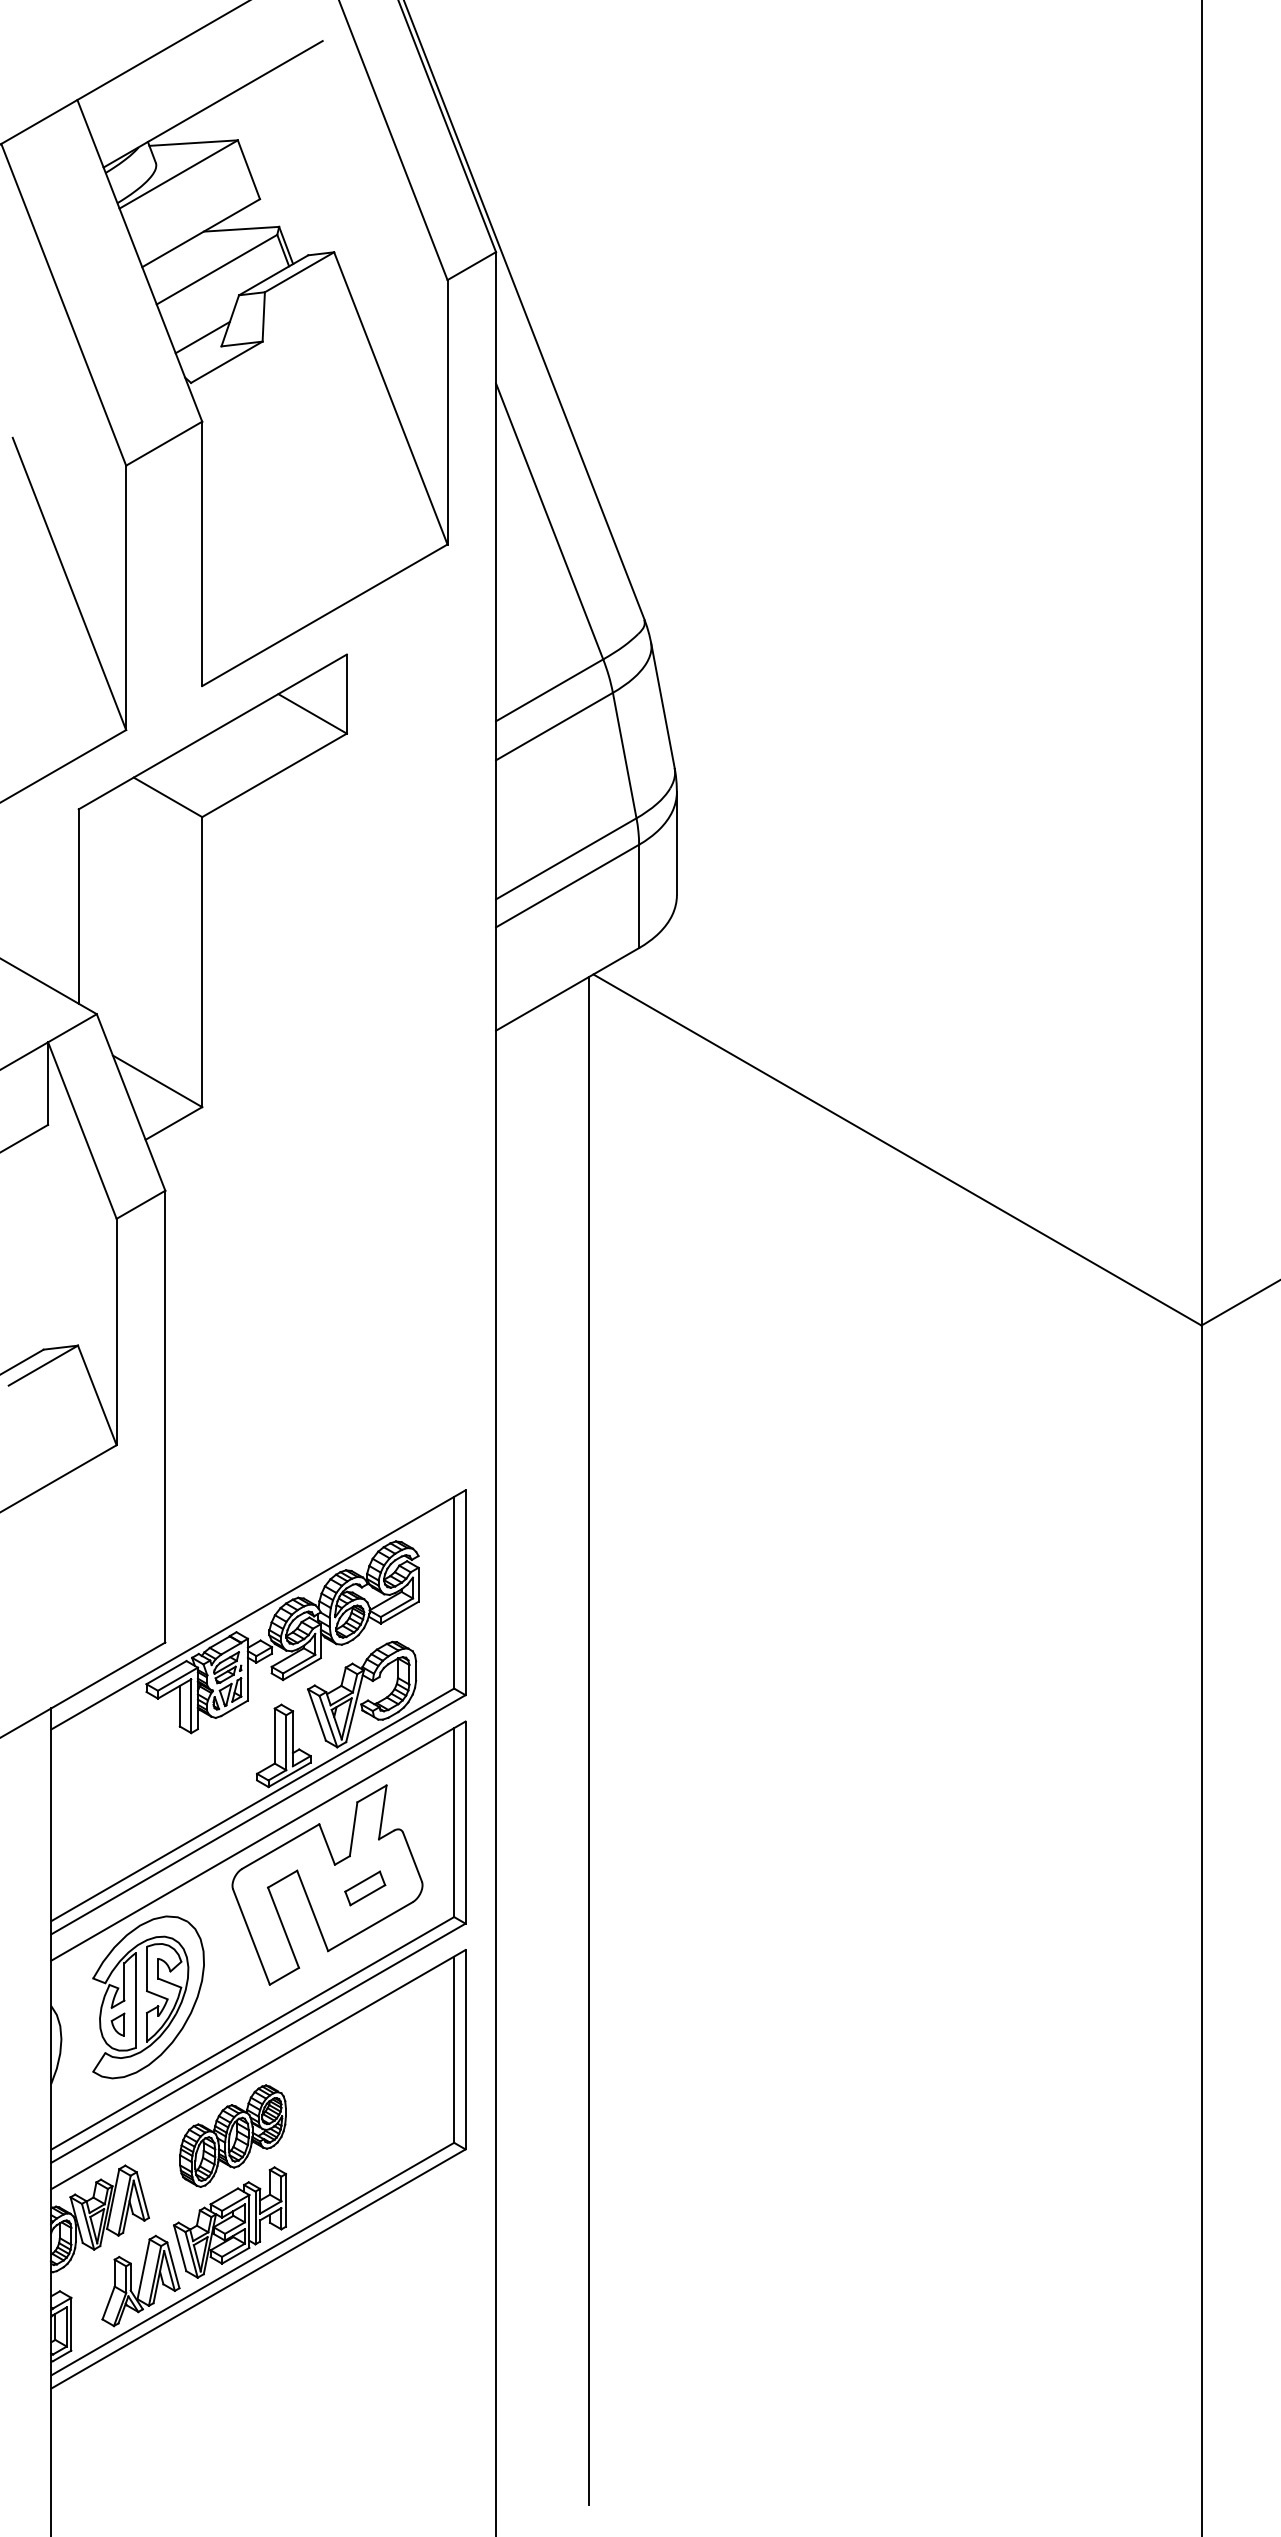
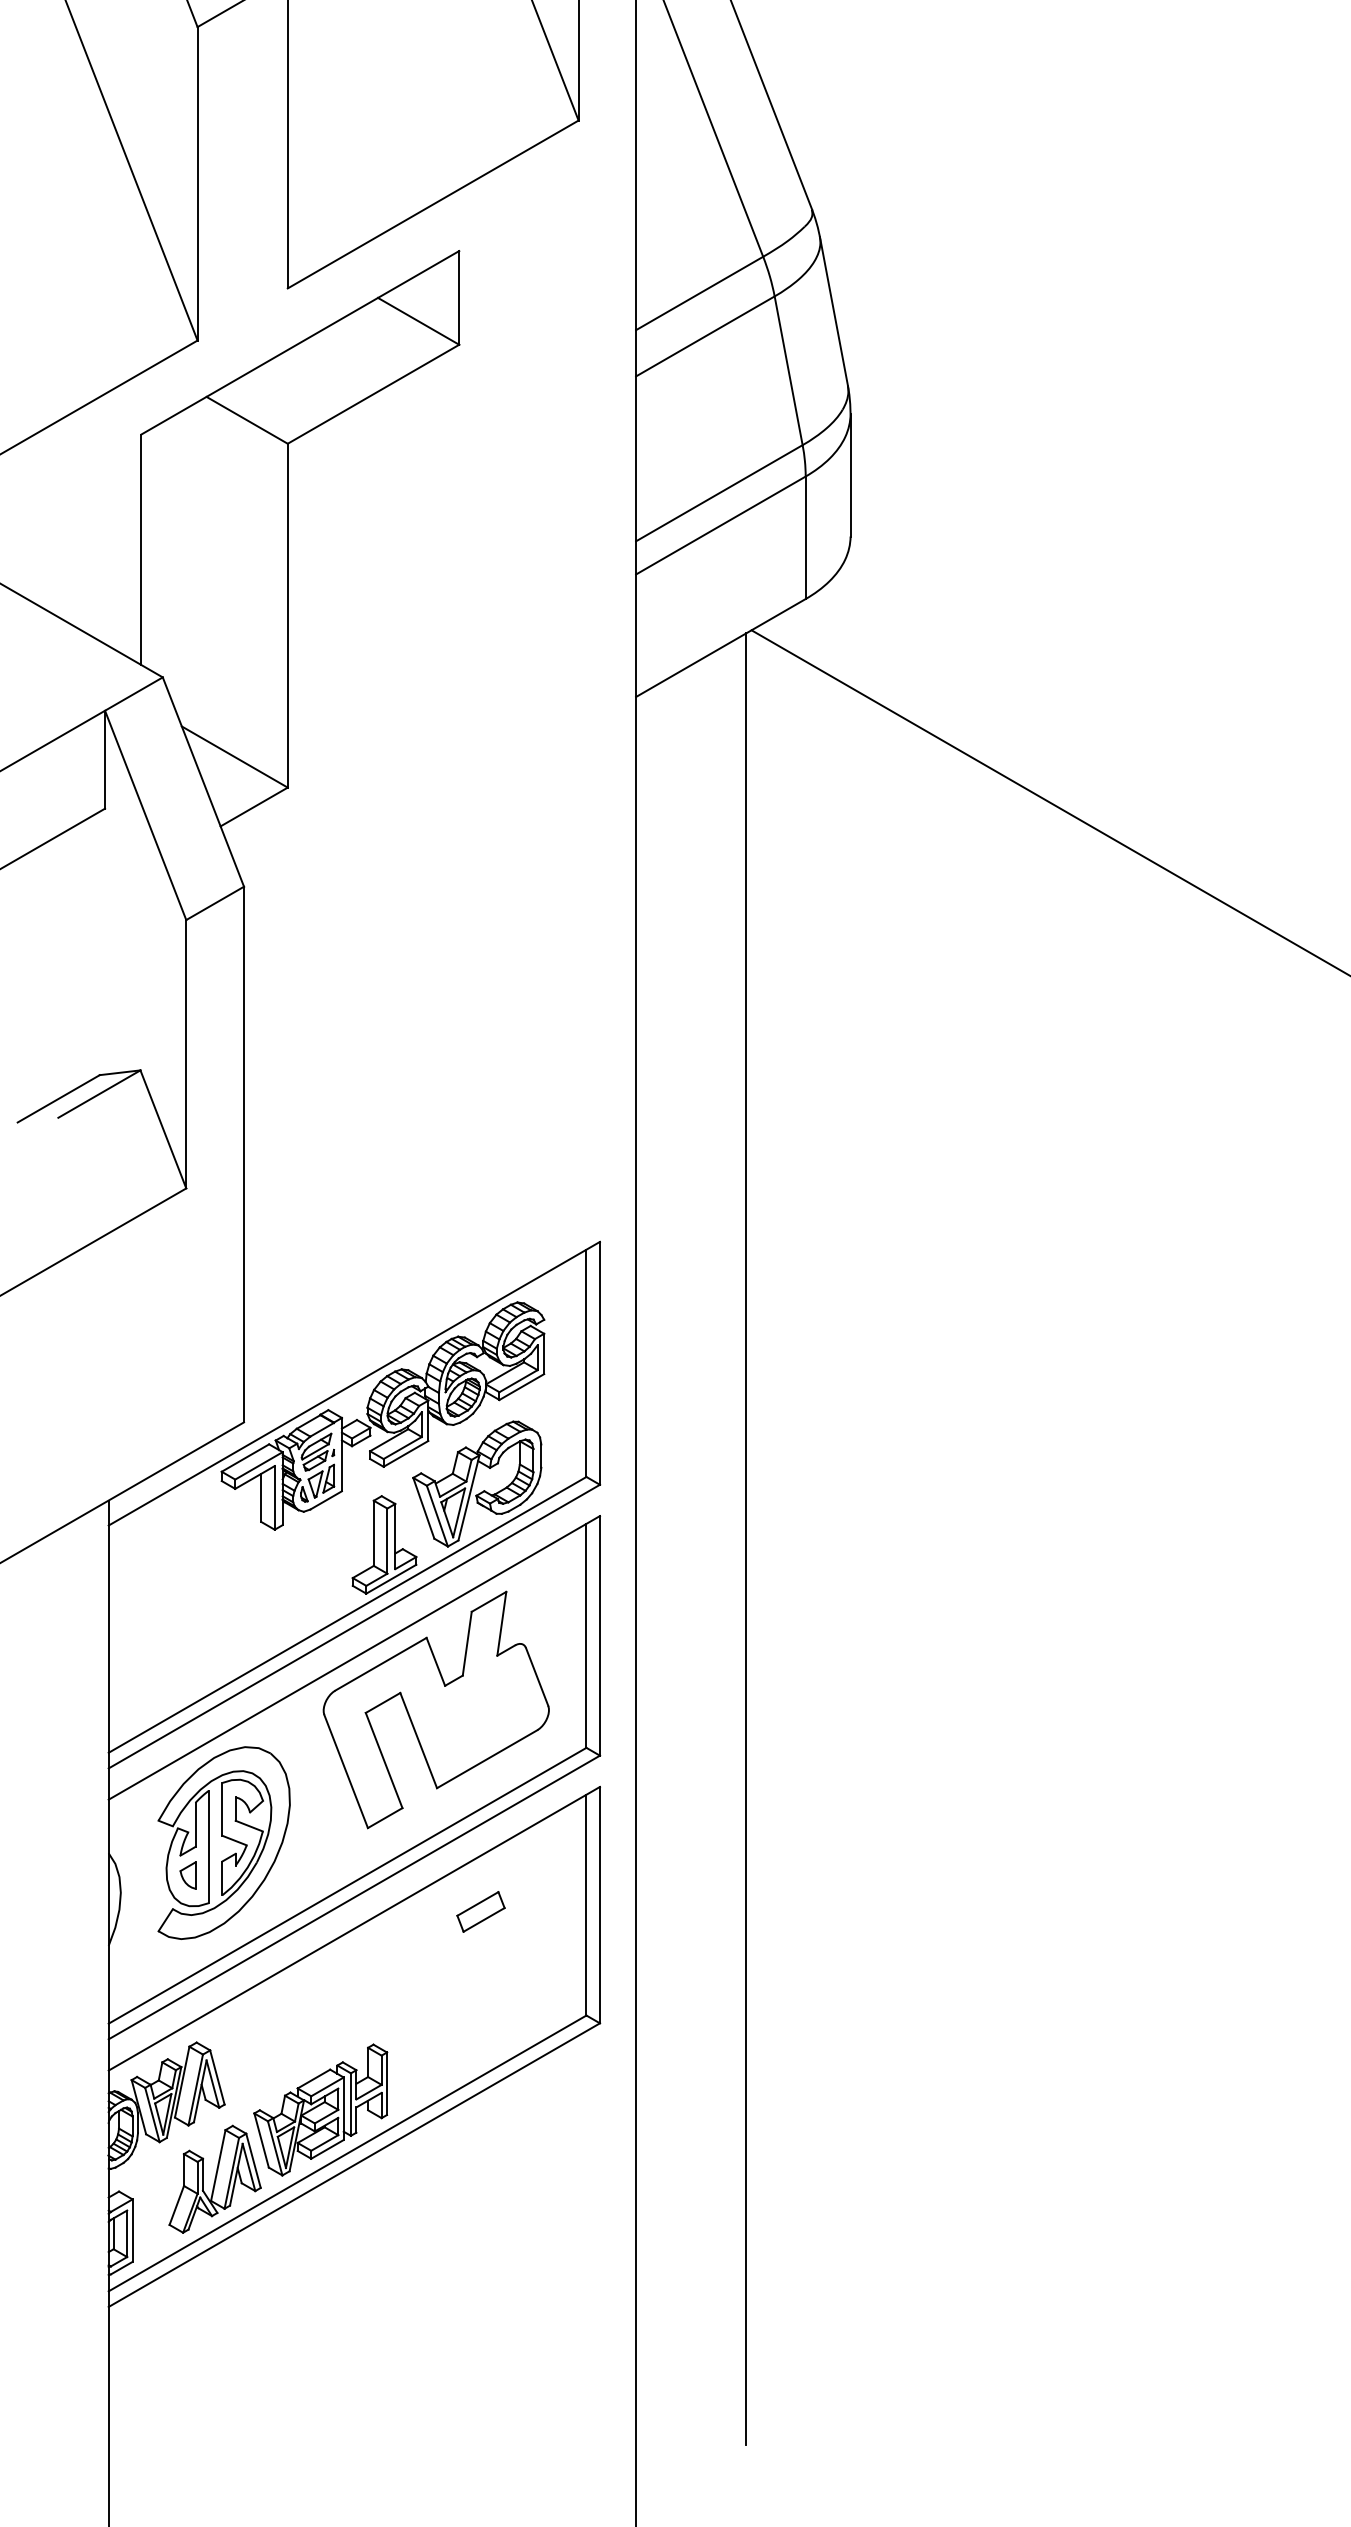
part: (365, 1888) -> (481, 1911), moved
part: (232, 2135) -> (323, 2006), removed

